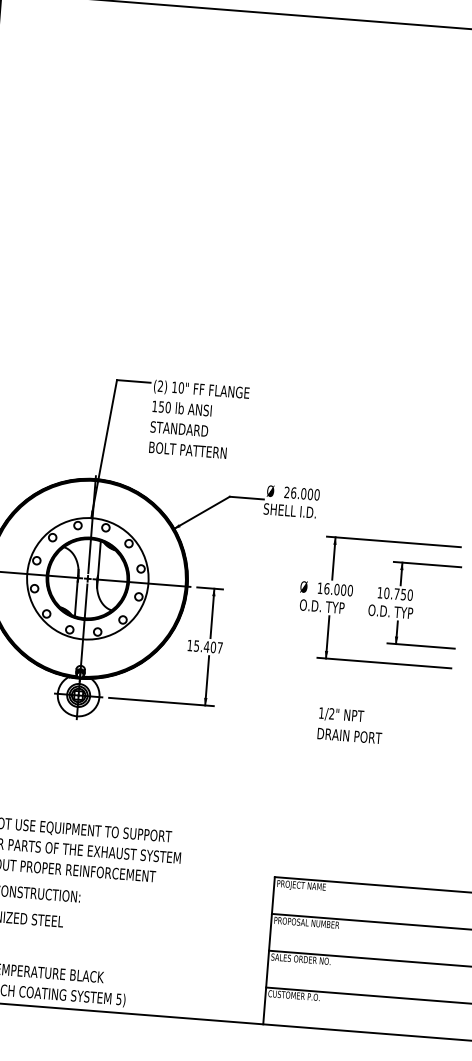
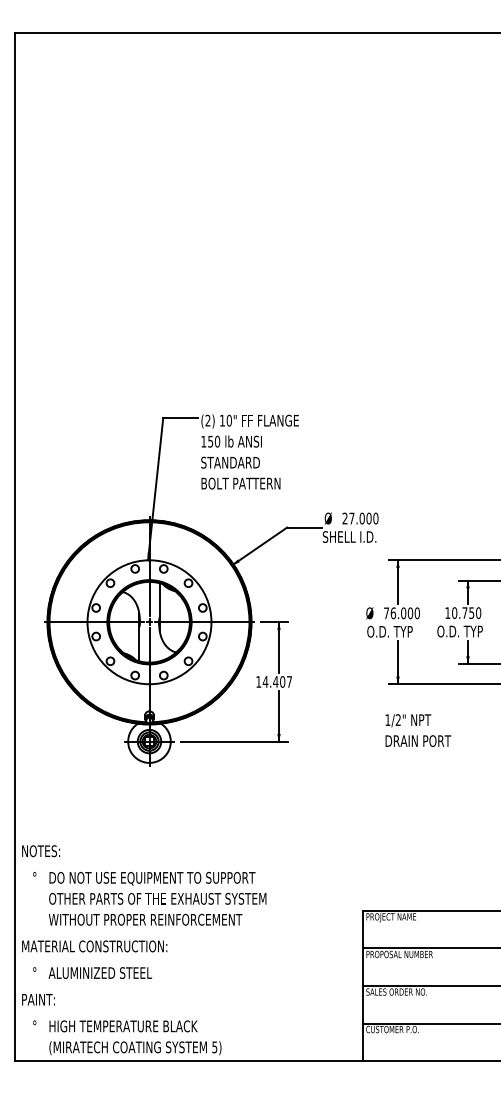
text: (293, 492) -> (351, 518), 26.000 -> 27.000
text: (320, 588) -> (386, 613), 16.000 -> 76.000
text: (196, 645) -> (265, 681), 15.407 -> 14.407
text: (350, 725) -> (418, 730), moved

